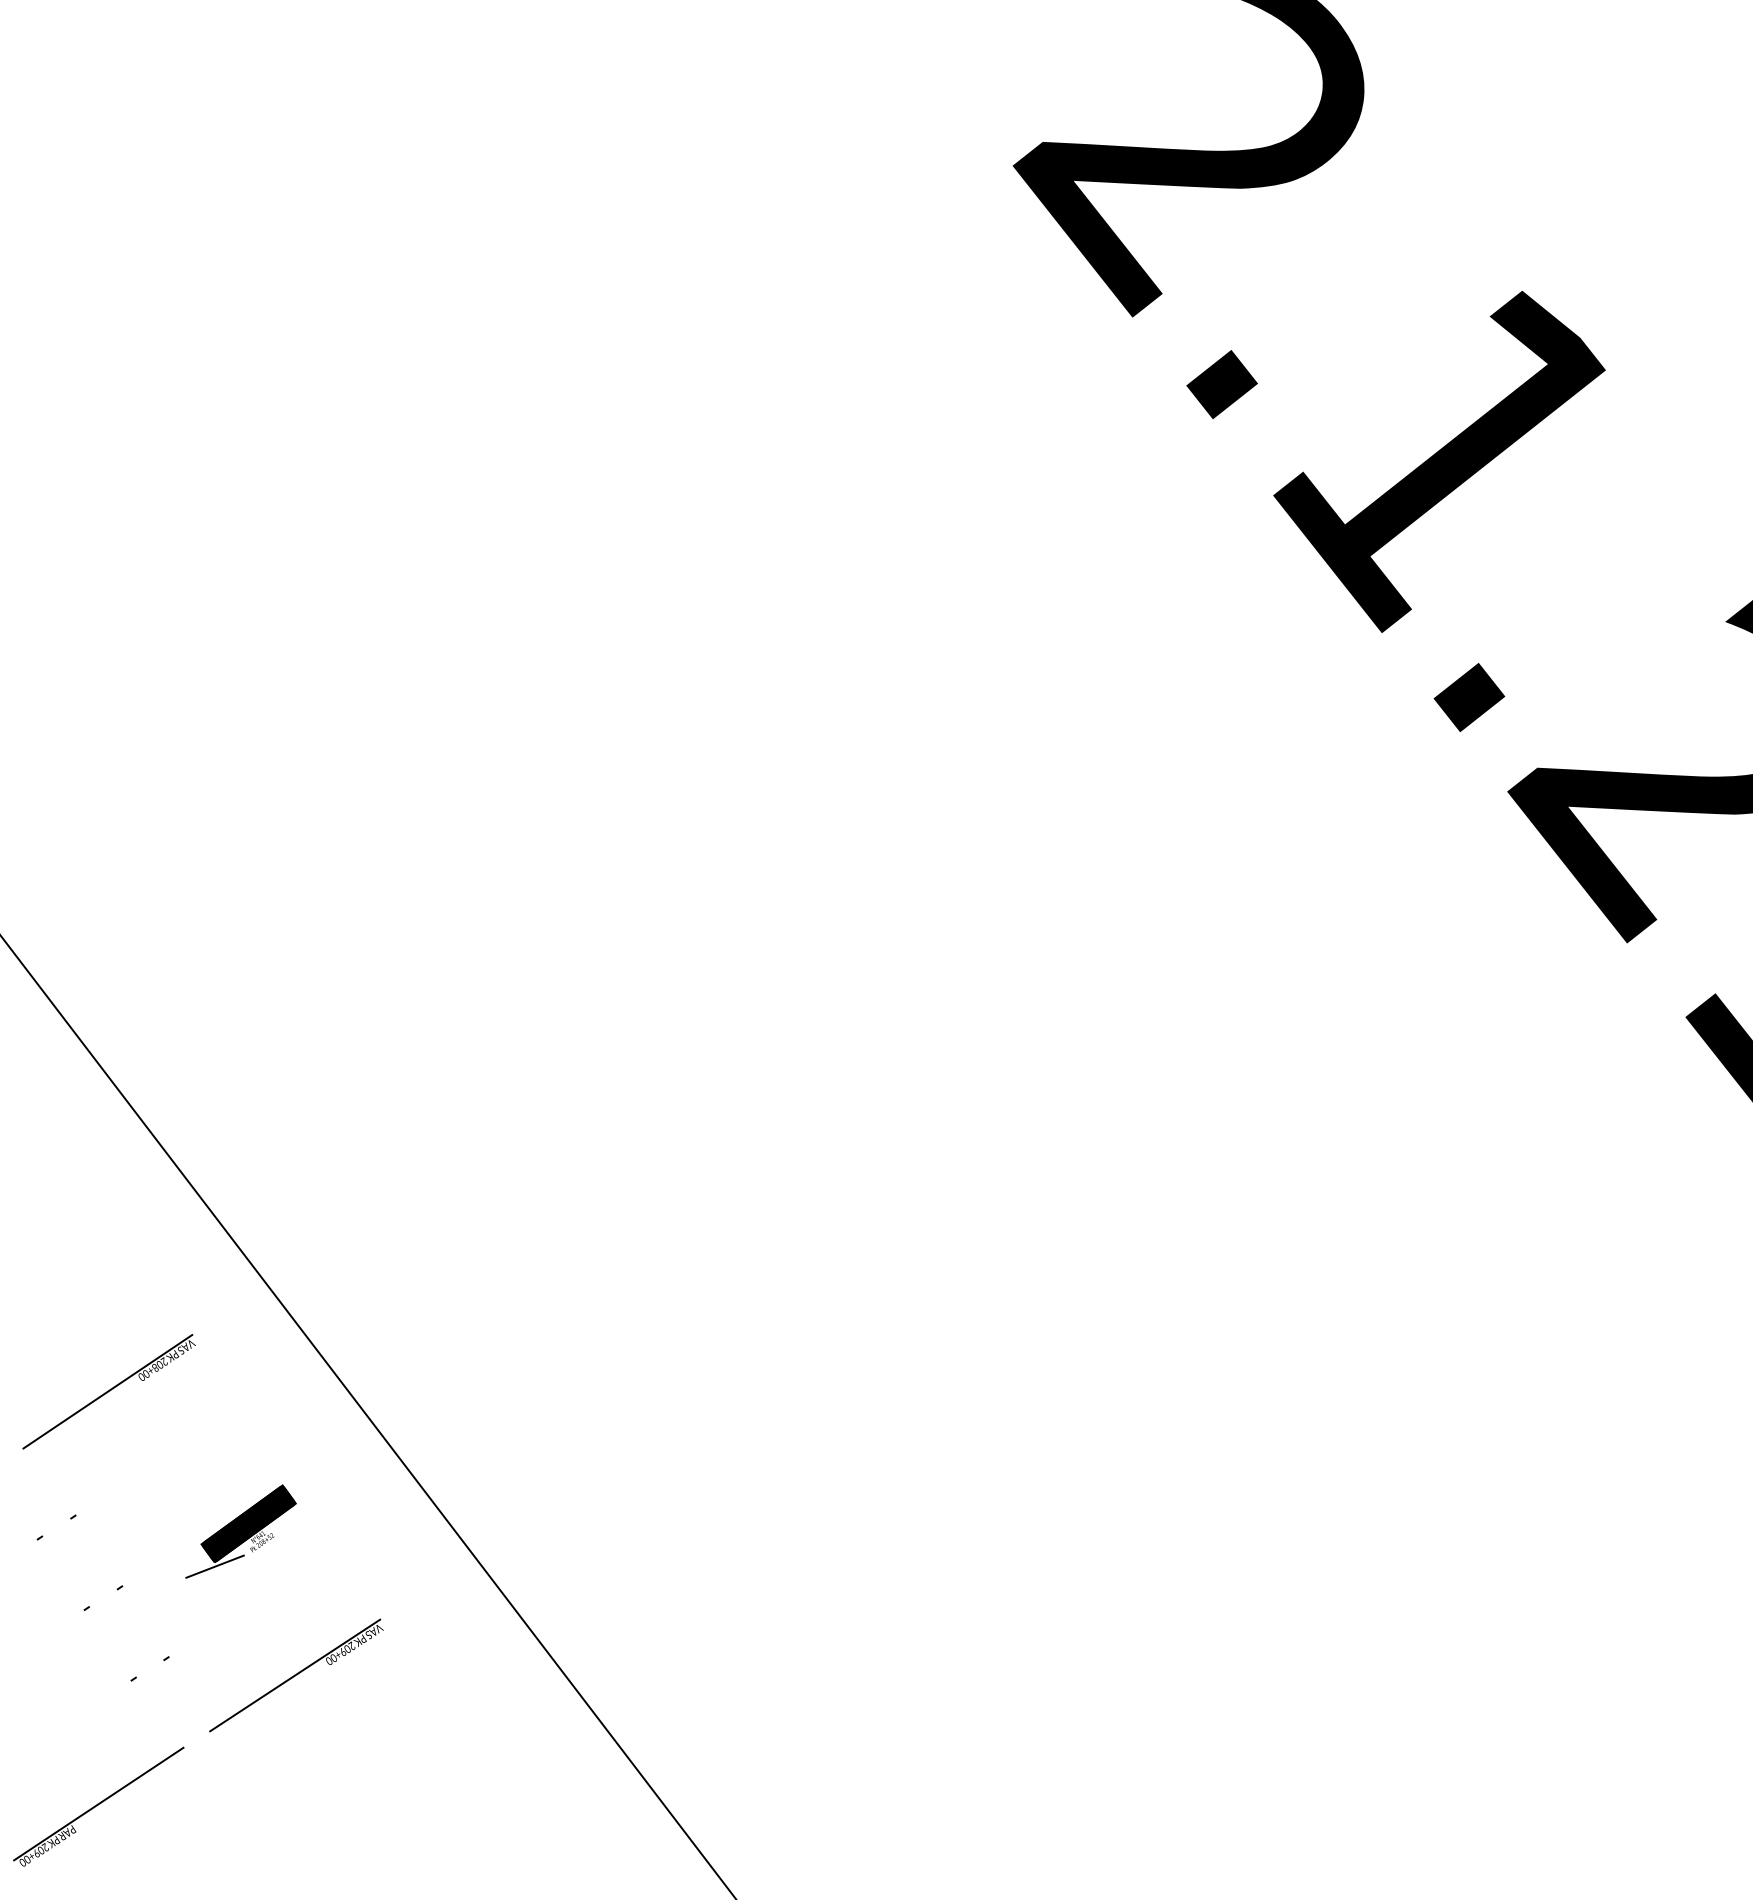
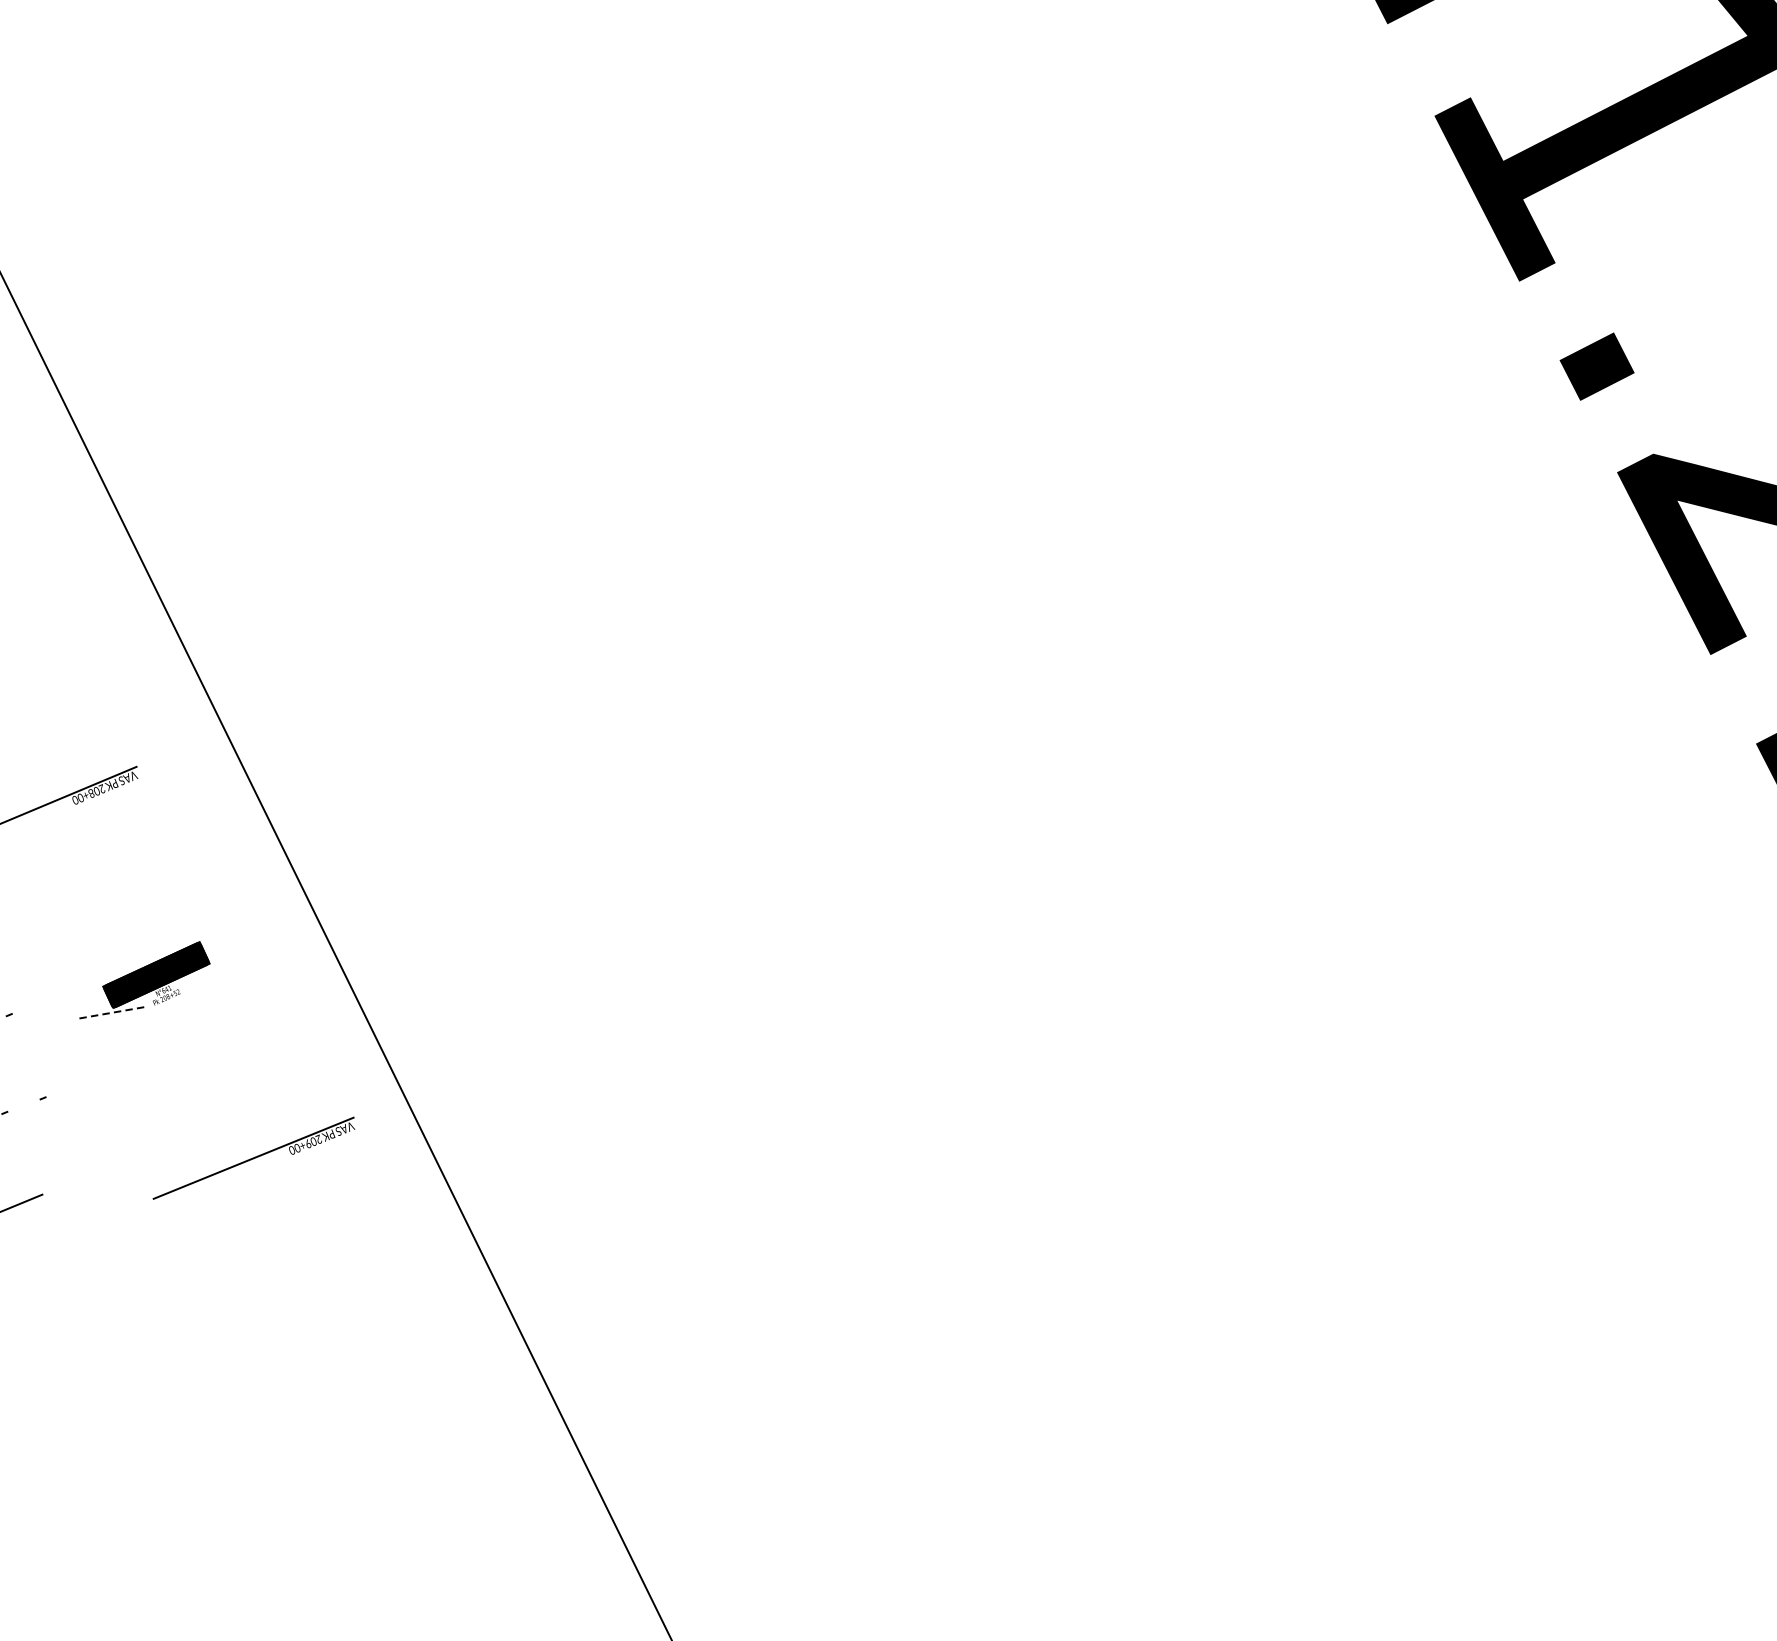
line: (215, 1566) -> (113, 1012), solid -> dashed
part: (296, 1675) -> (255, 1158), moved

